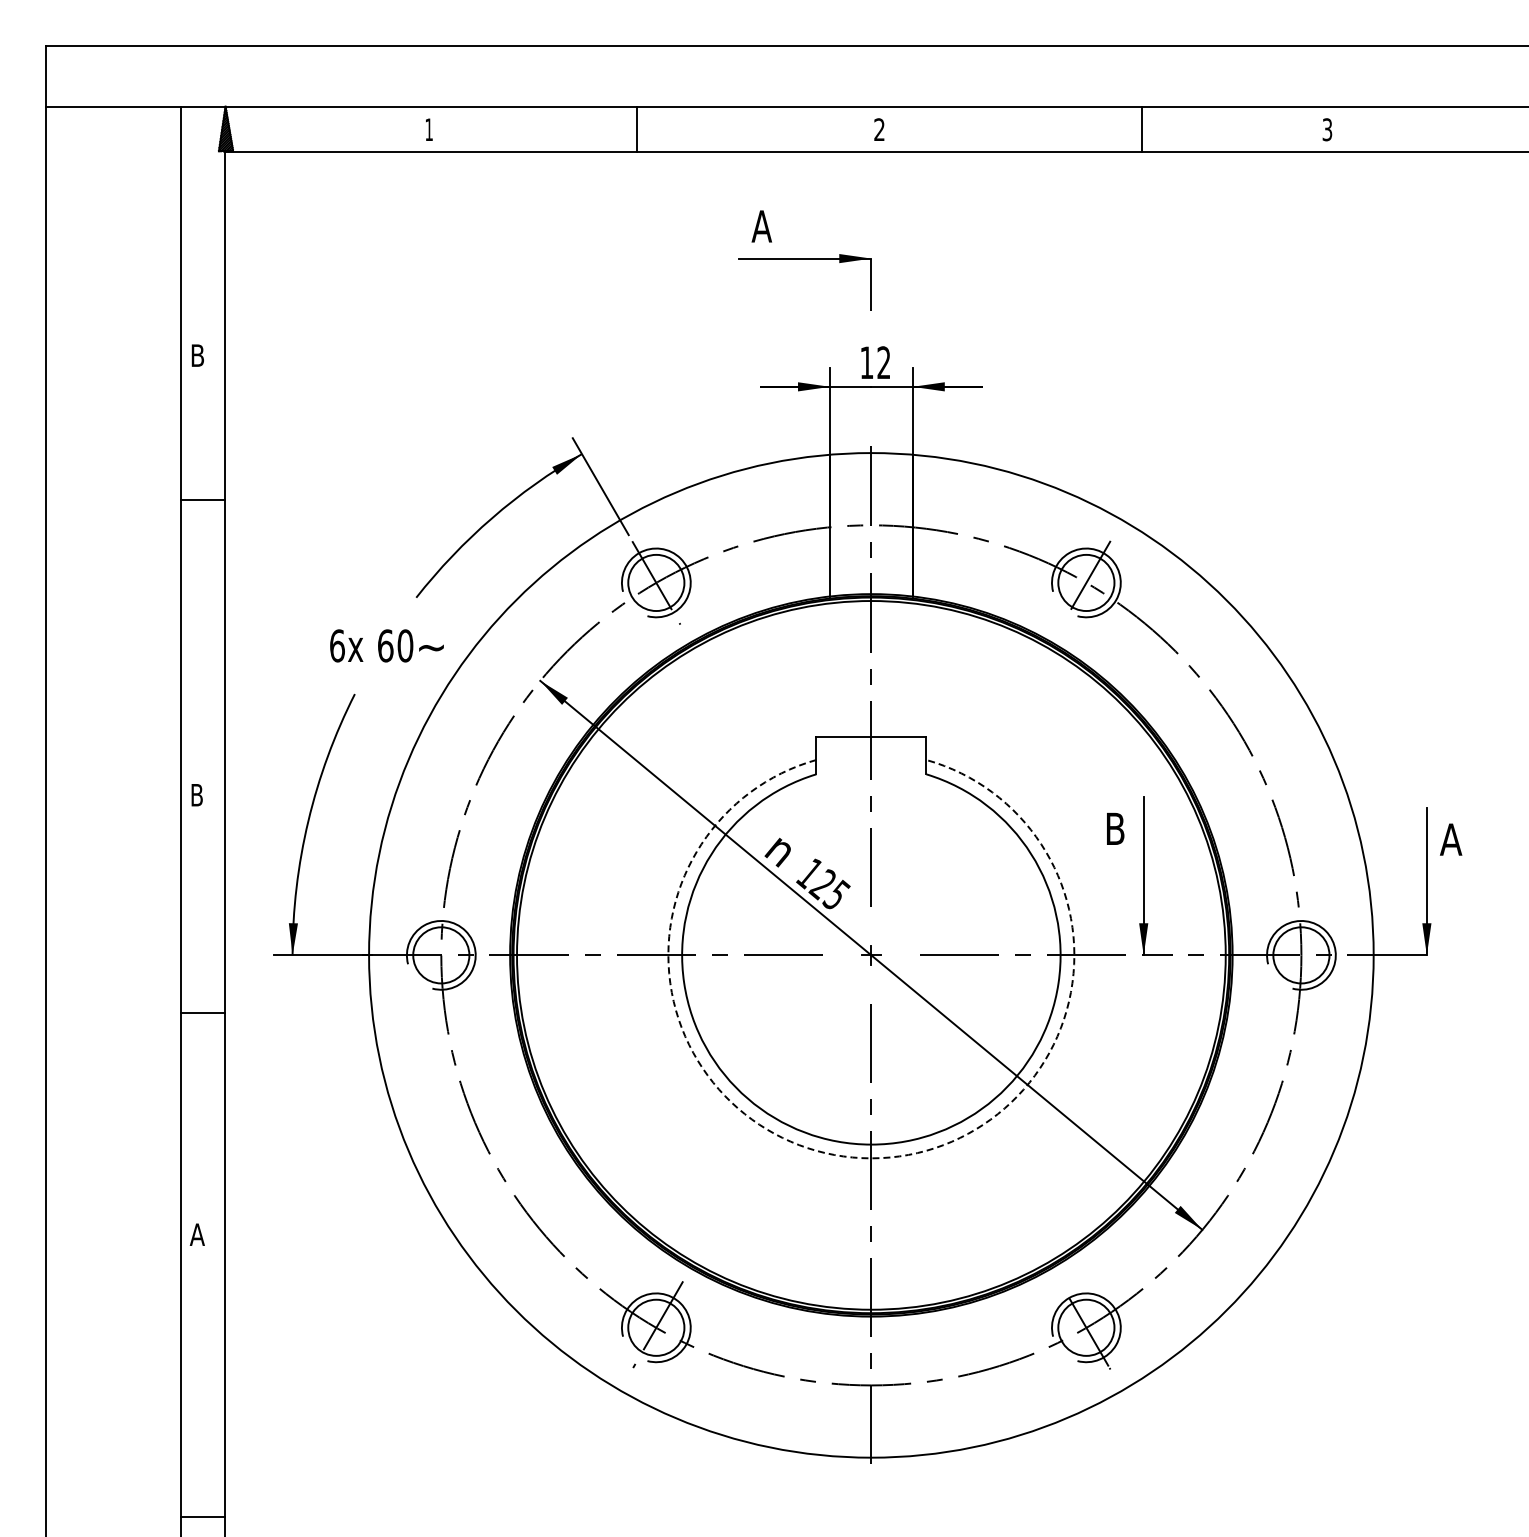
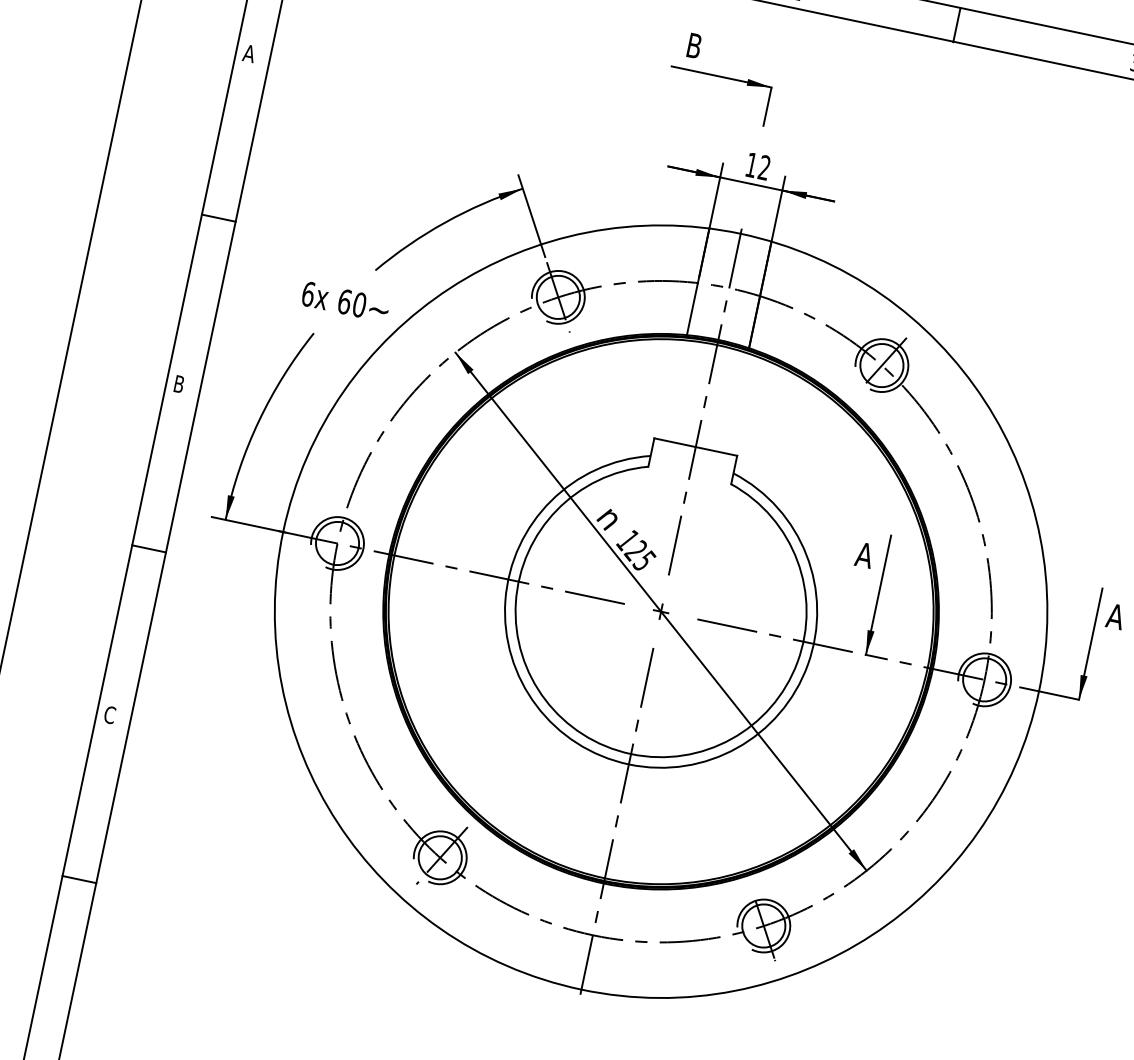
line: (1142, 129) -> (956, 25), moved
text: (761, 226) -> (693, 45), A -> B
text: (197, 355) -> (249, 53), B -> A
line: (202, 500) -> (218, 218), moved
text: (1115, 828) -> (864, 554), B -> A
arc: (871, 1158) -> (628, 764), dashed -> solid
text: (196, 1234) -> (109, 714), A -> C
line: (202, 1517) -> (79, 879), moved

